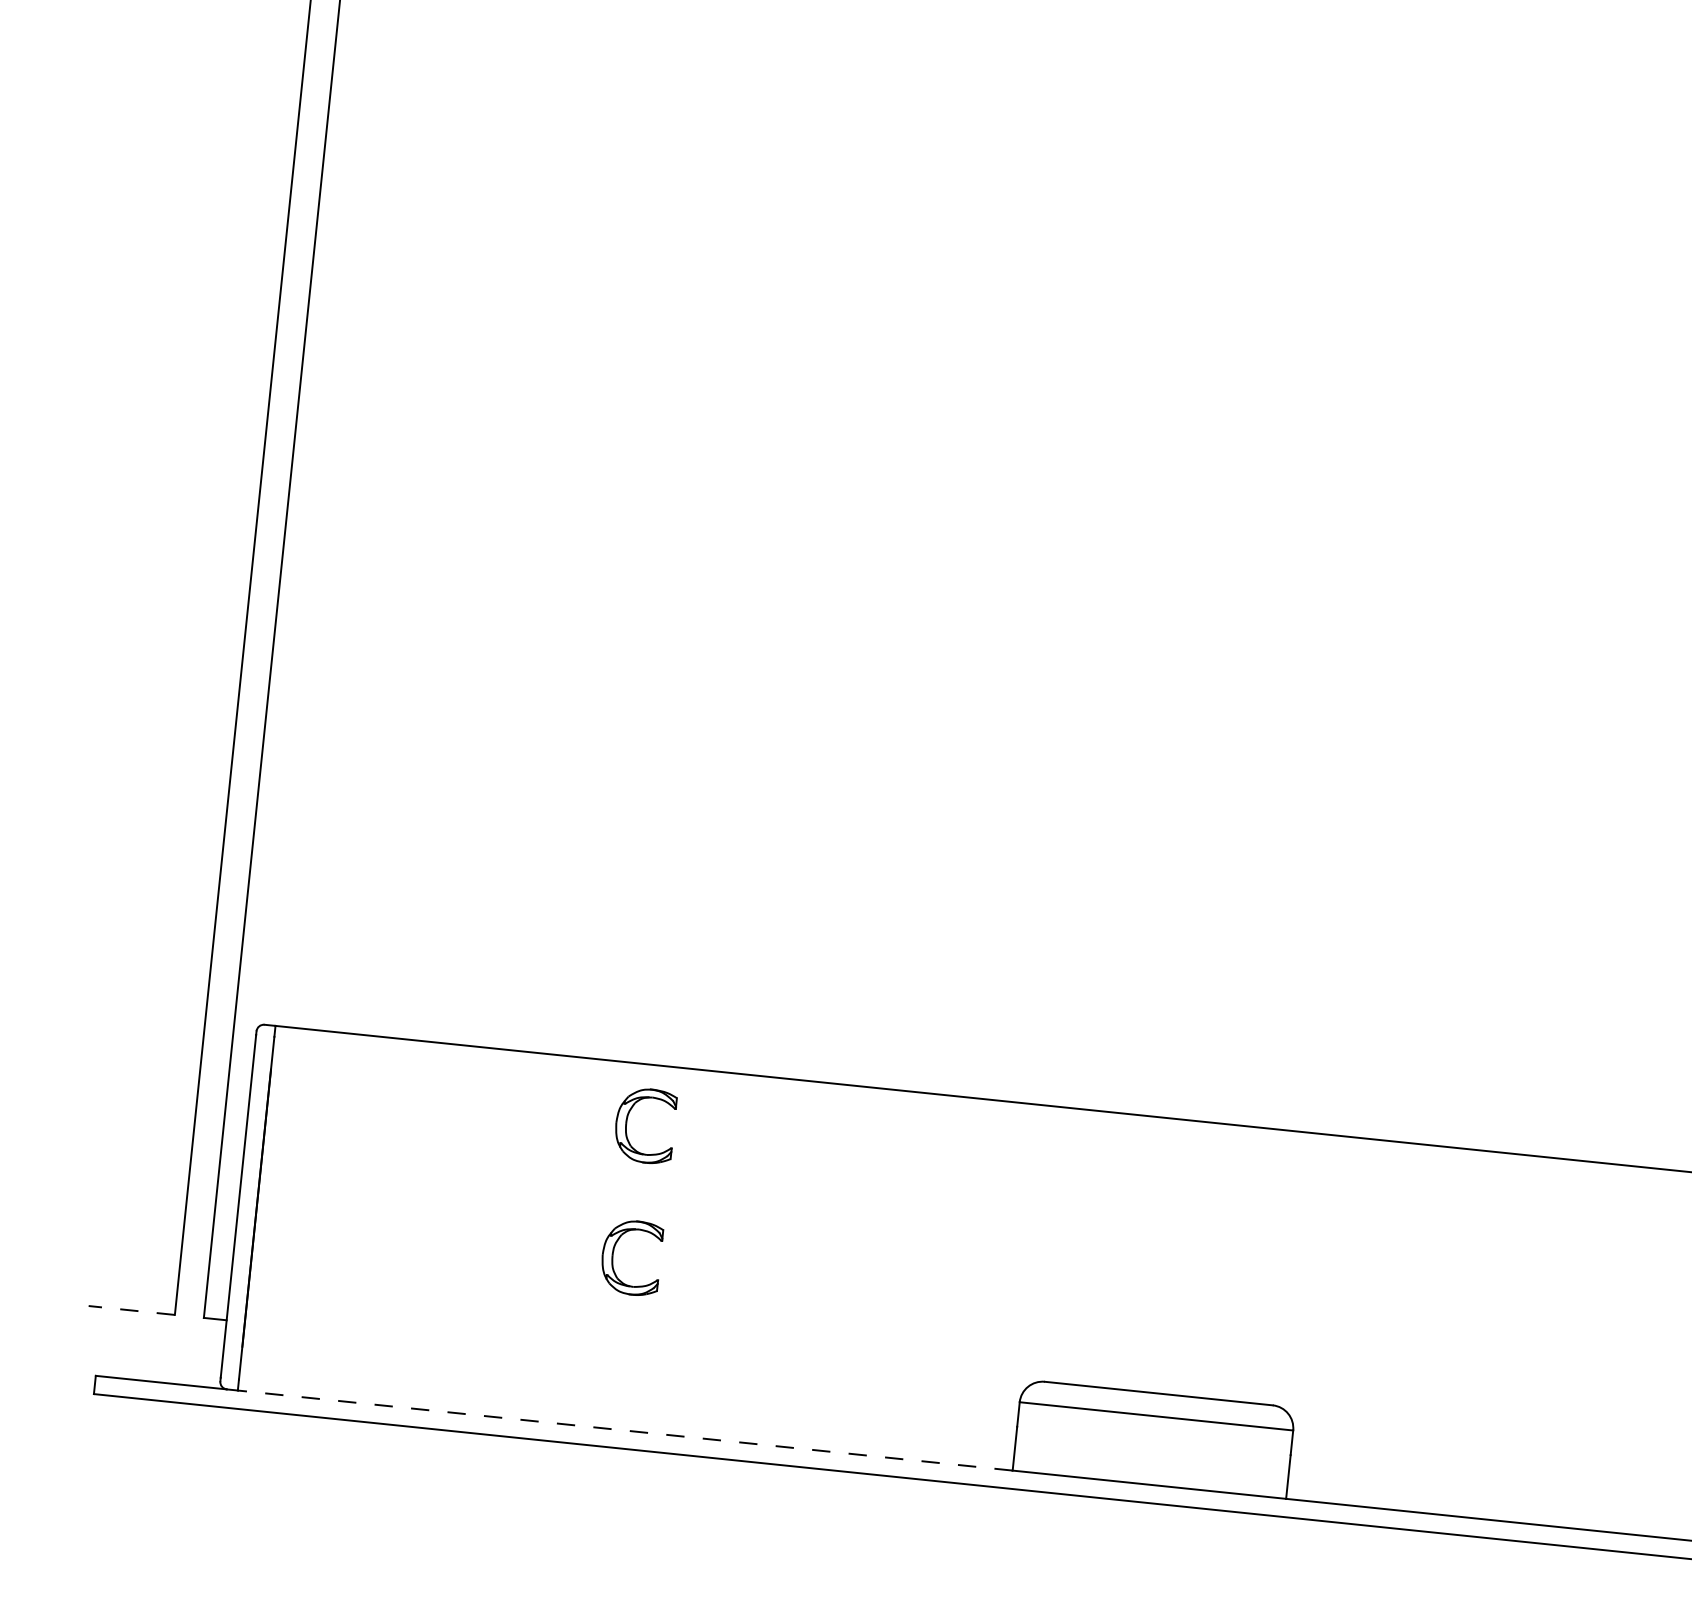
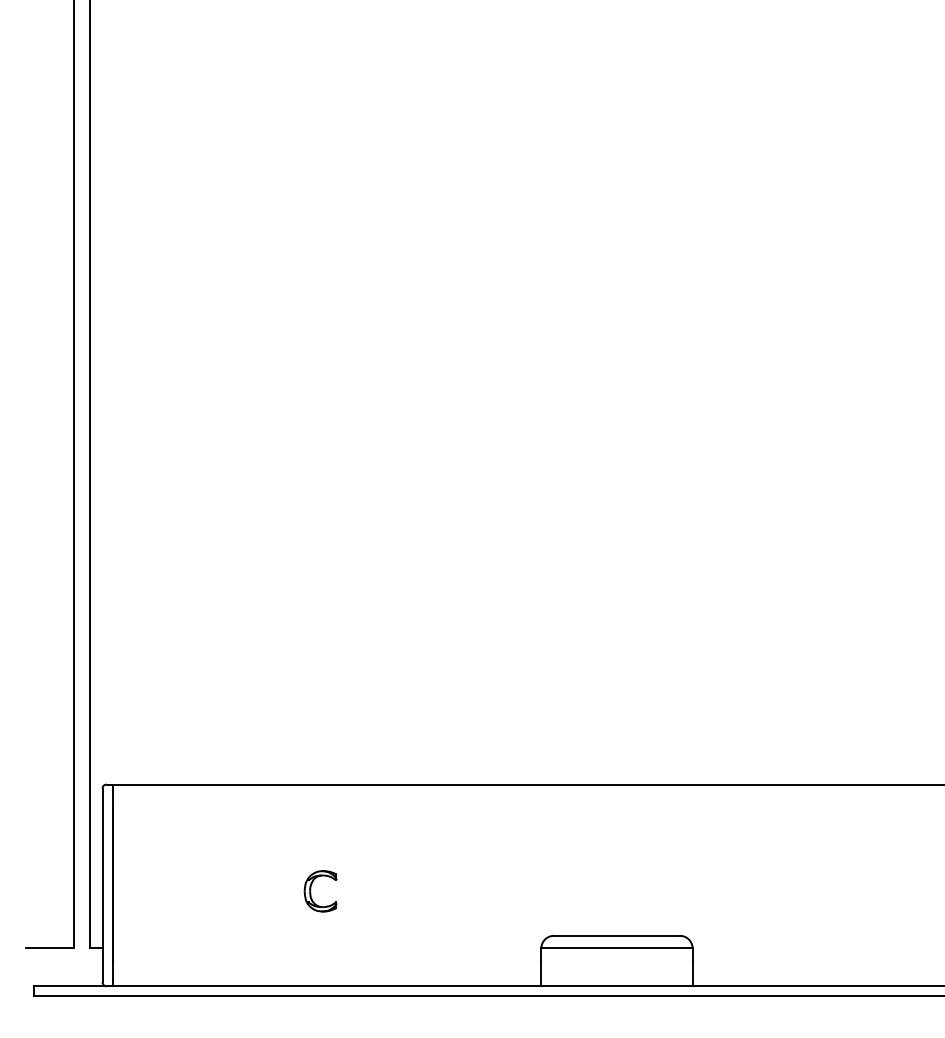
part: (628, 1124) -> (311, 818), removed
line: (132, 1310) -> (50, 948), dashed -> solid
line: (624, 1430) -> (326, 986), dashed -> solid

